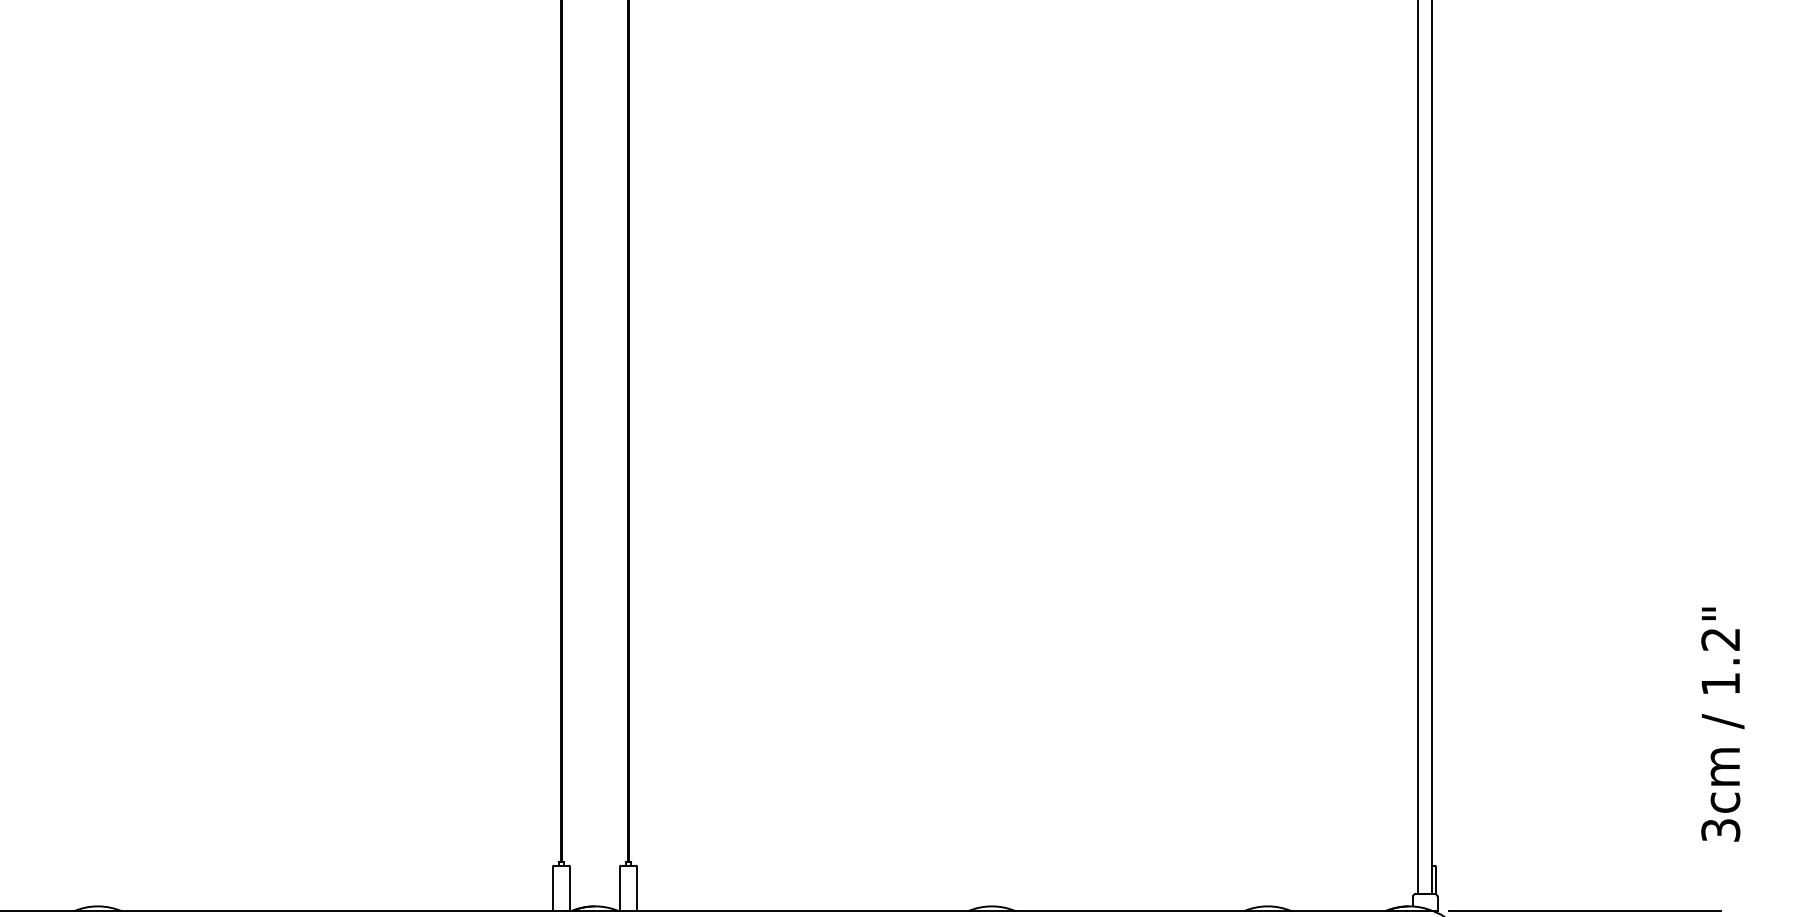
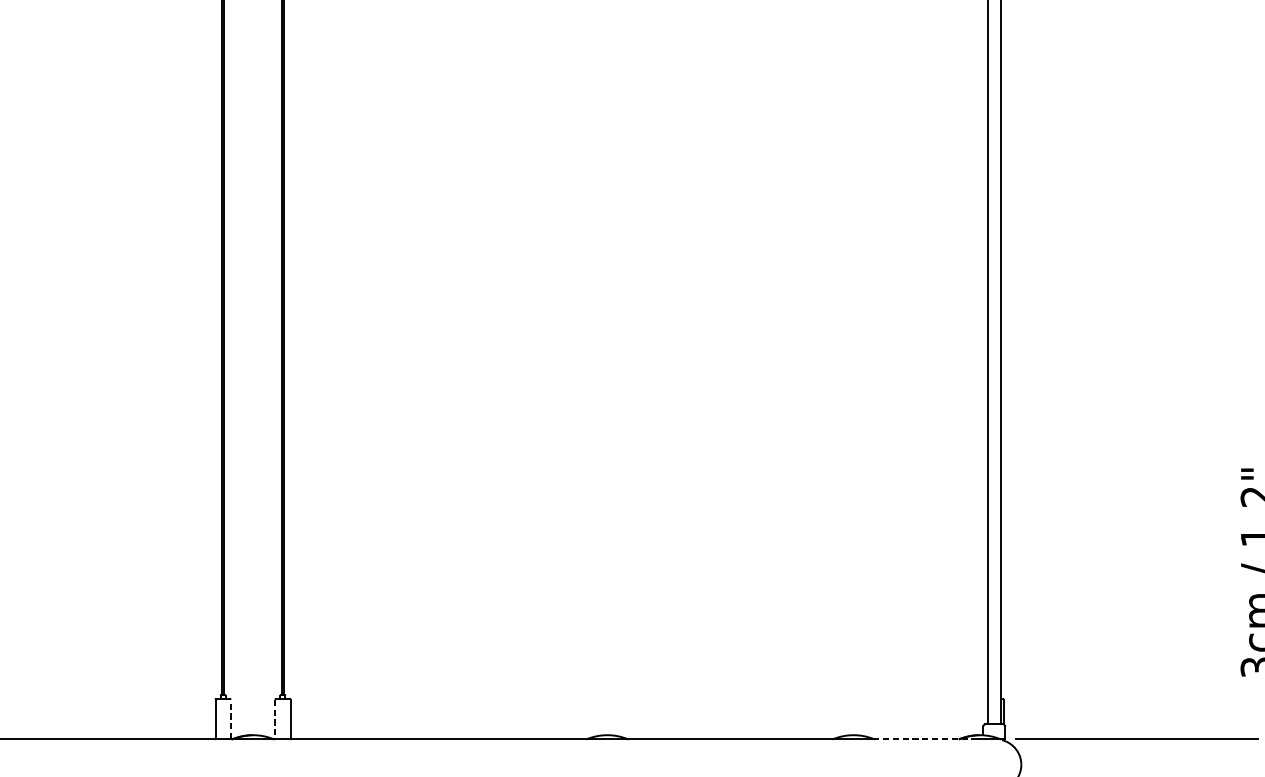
line: (570, 888) -> (231, 719), solid -> dashed
line: (620, 889) -> (275, 720), solid -> dashed
line: (1349, 911) -> (926, 739), solid -> dashed

